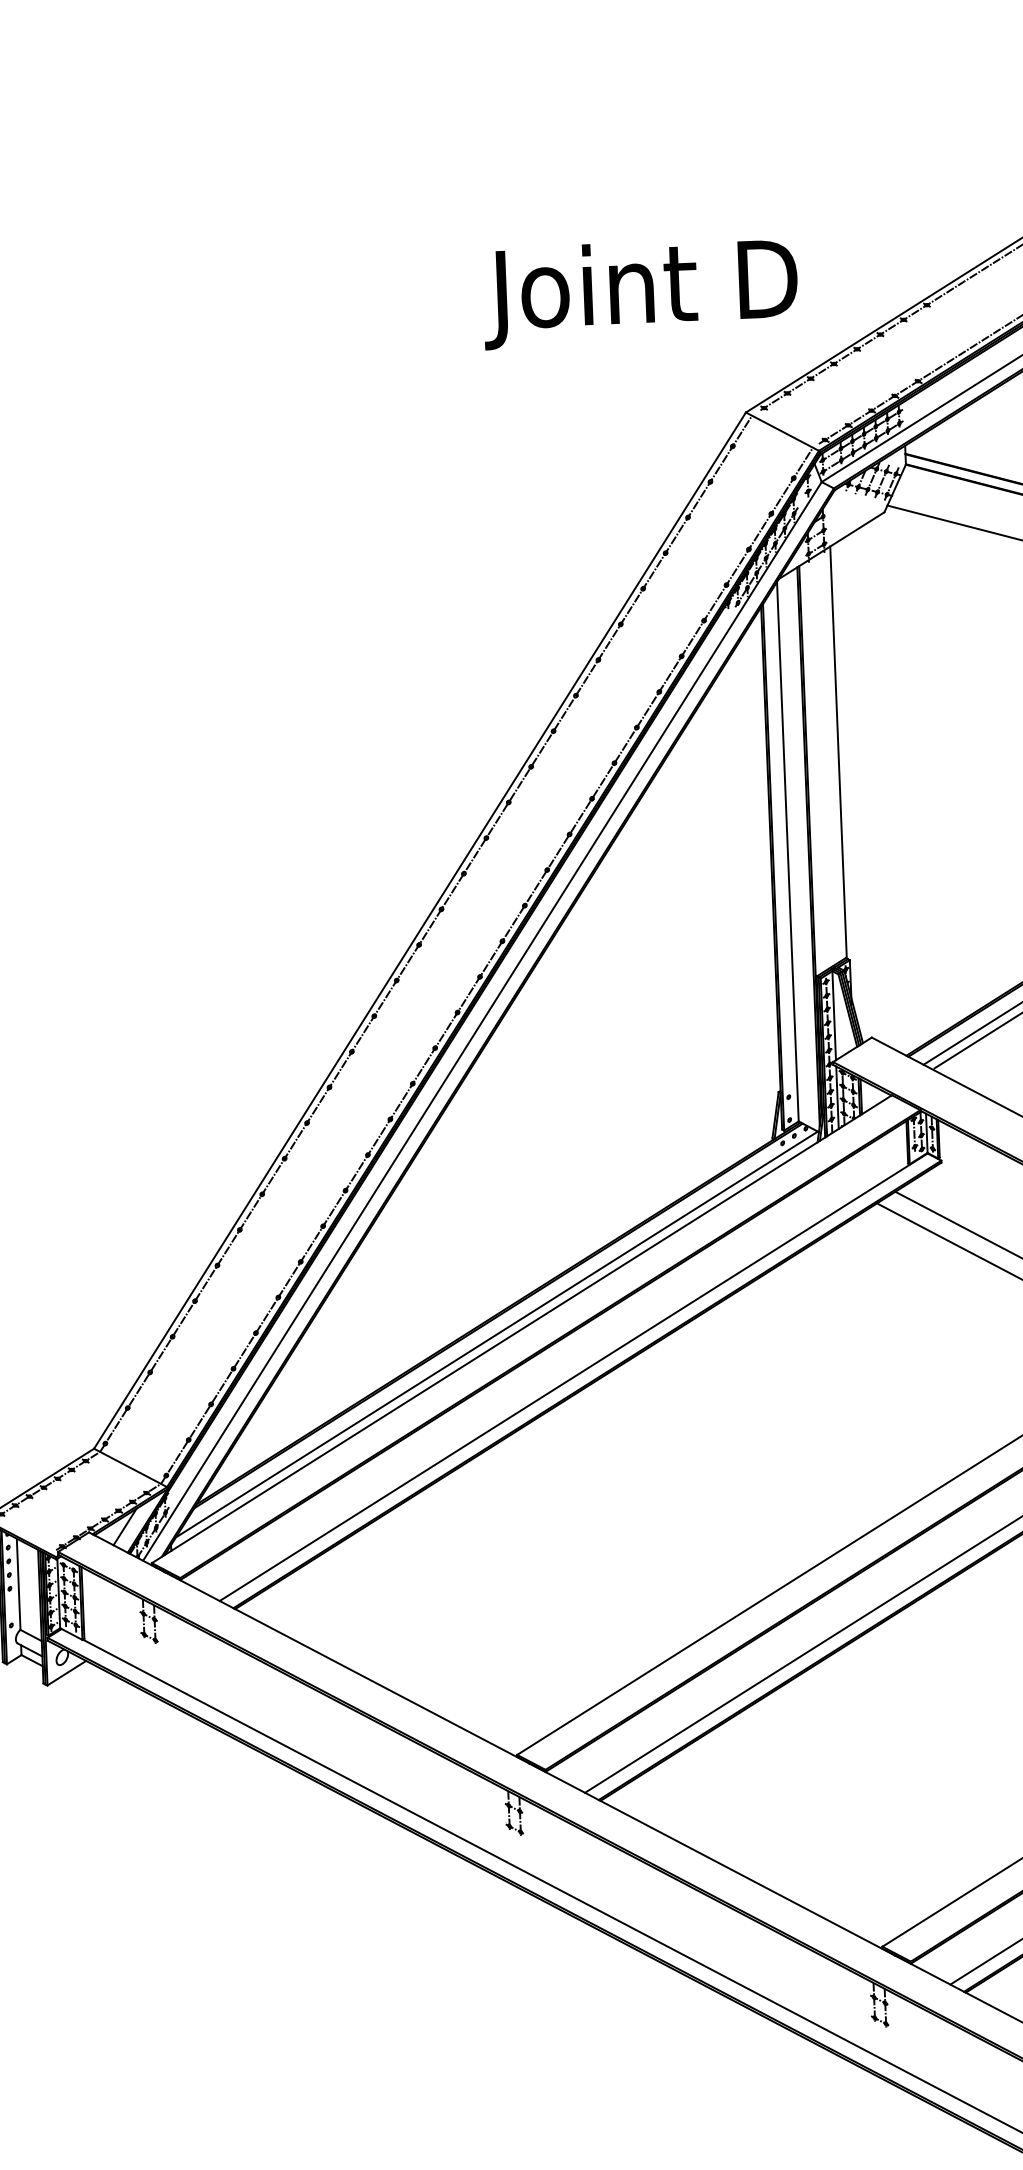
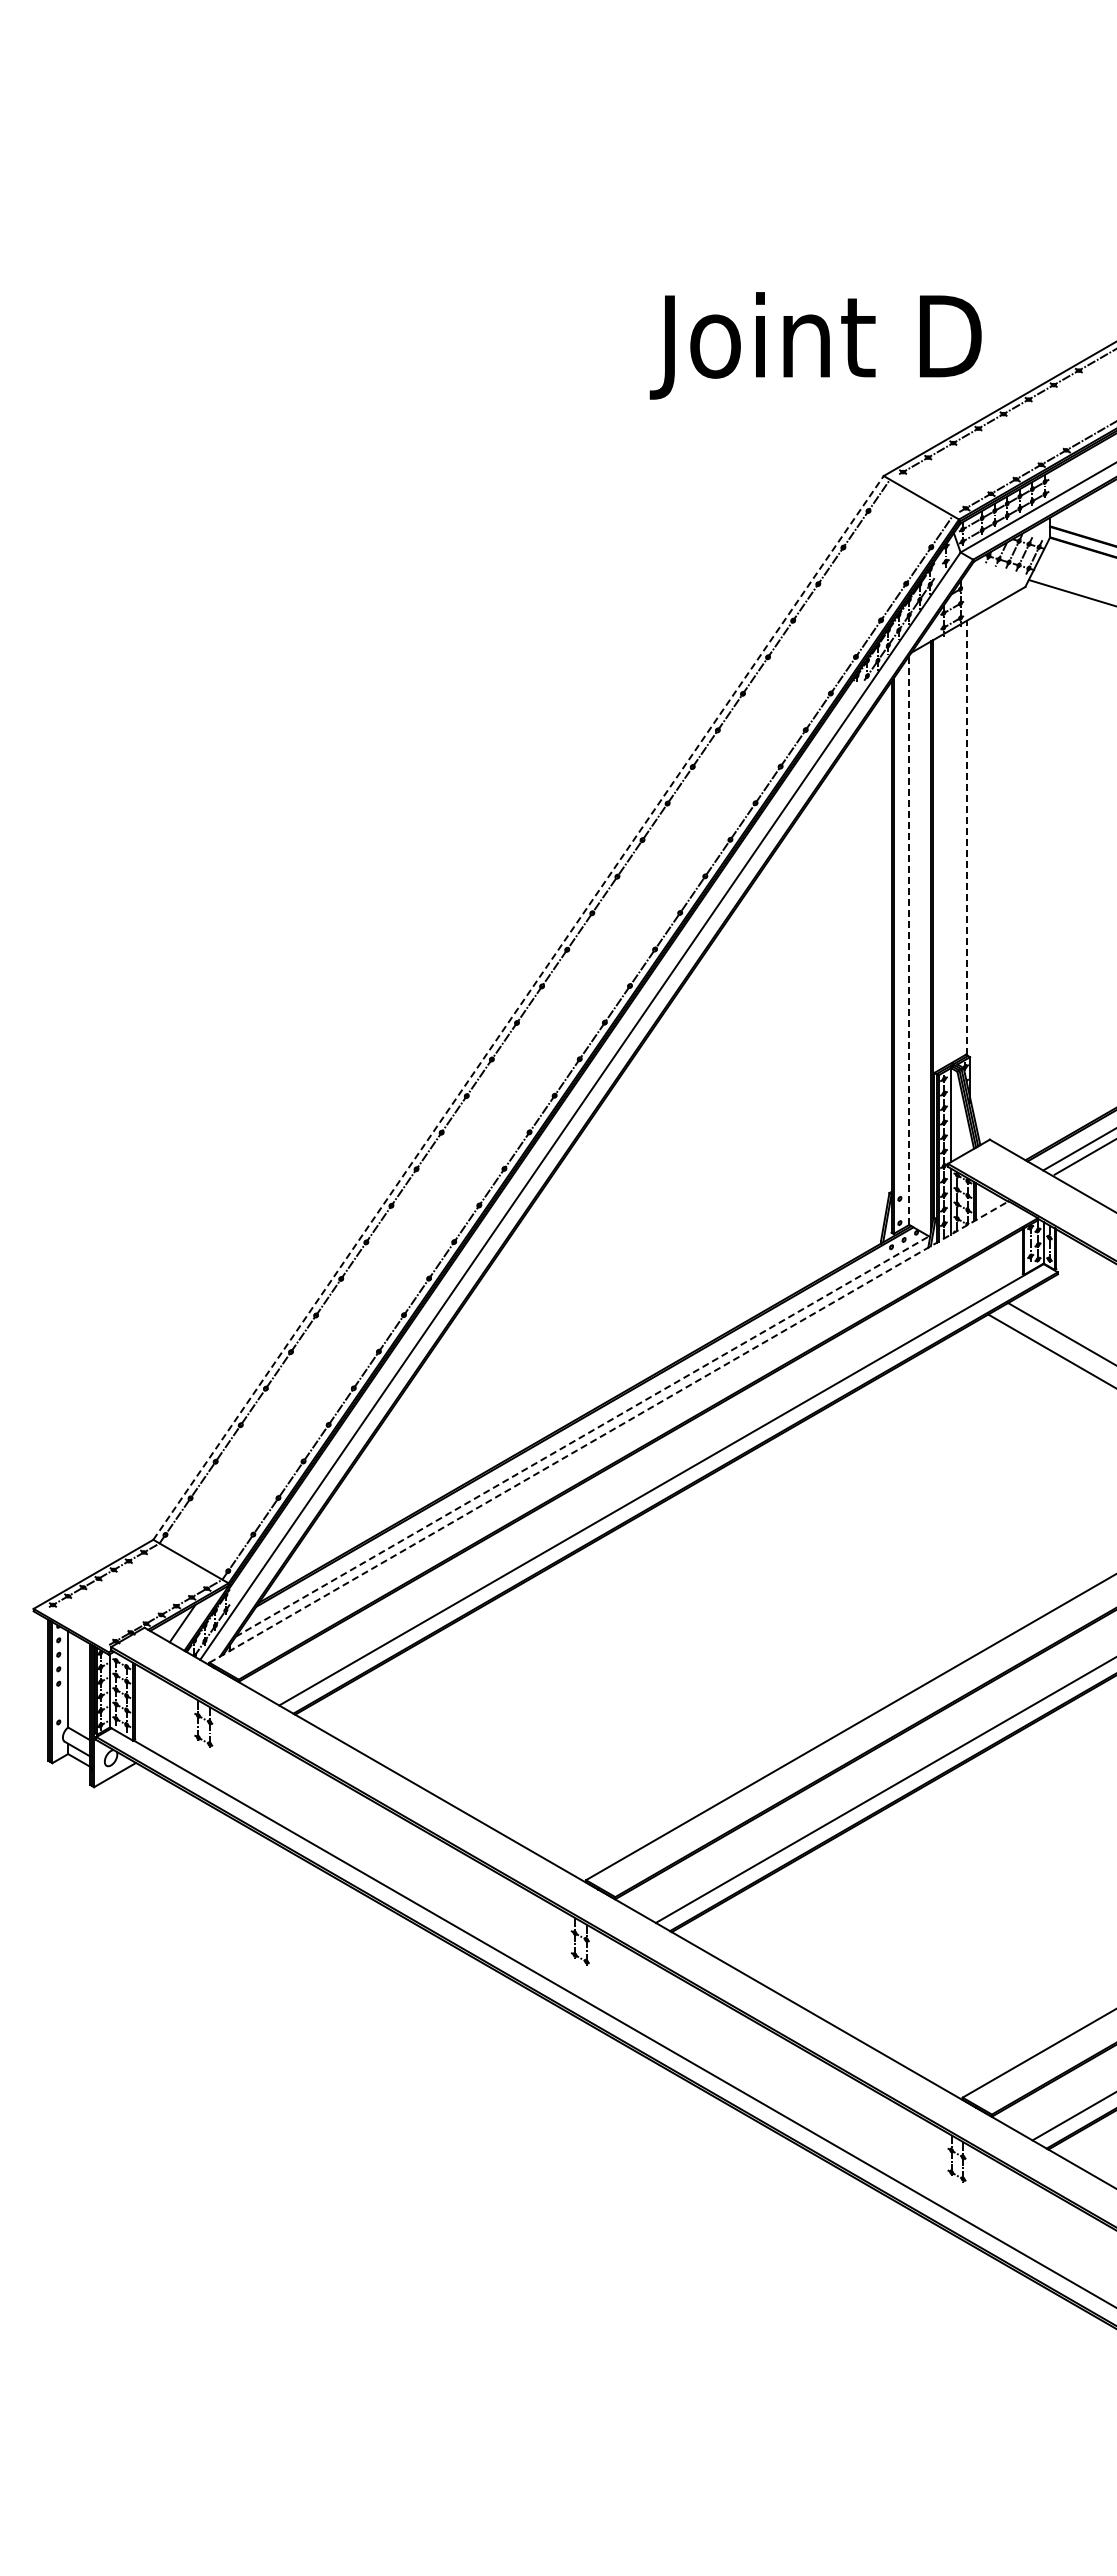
text: (640, 292) -> (815, 345), moved
line: (838, 752) -> (966, 837), solid -> dashed
line: (788, 850) -> (909, 939), solid -> dashed
line: (419, 930) -> (518, 1007), solid -> dashed
line: (522, 1328) -> (609, 1431), solid -> dashed
line: (496, 1334) -> (582, 1436), solid -> dashed

